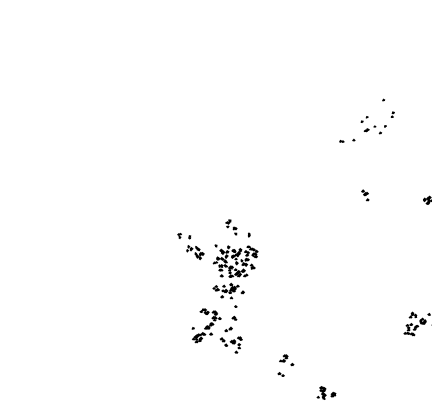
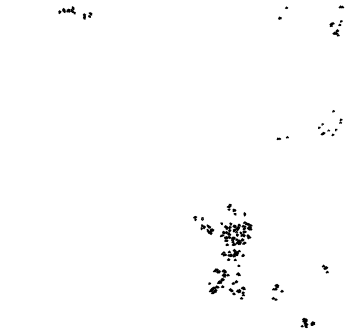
part: (347, 139) -> (282, 137), moved
part: (365, 194) -> (325, 268), moved
part: (285, 365) -> (277, 292), moved

